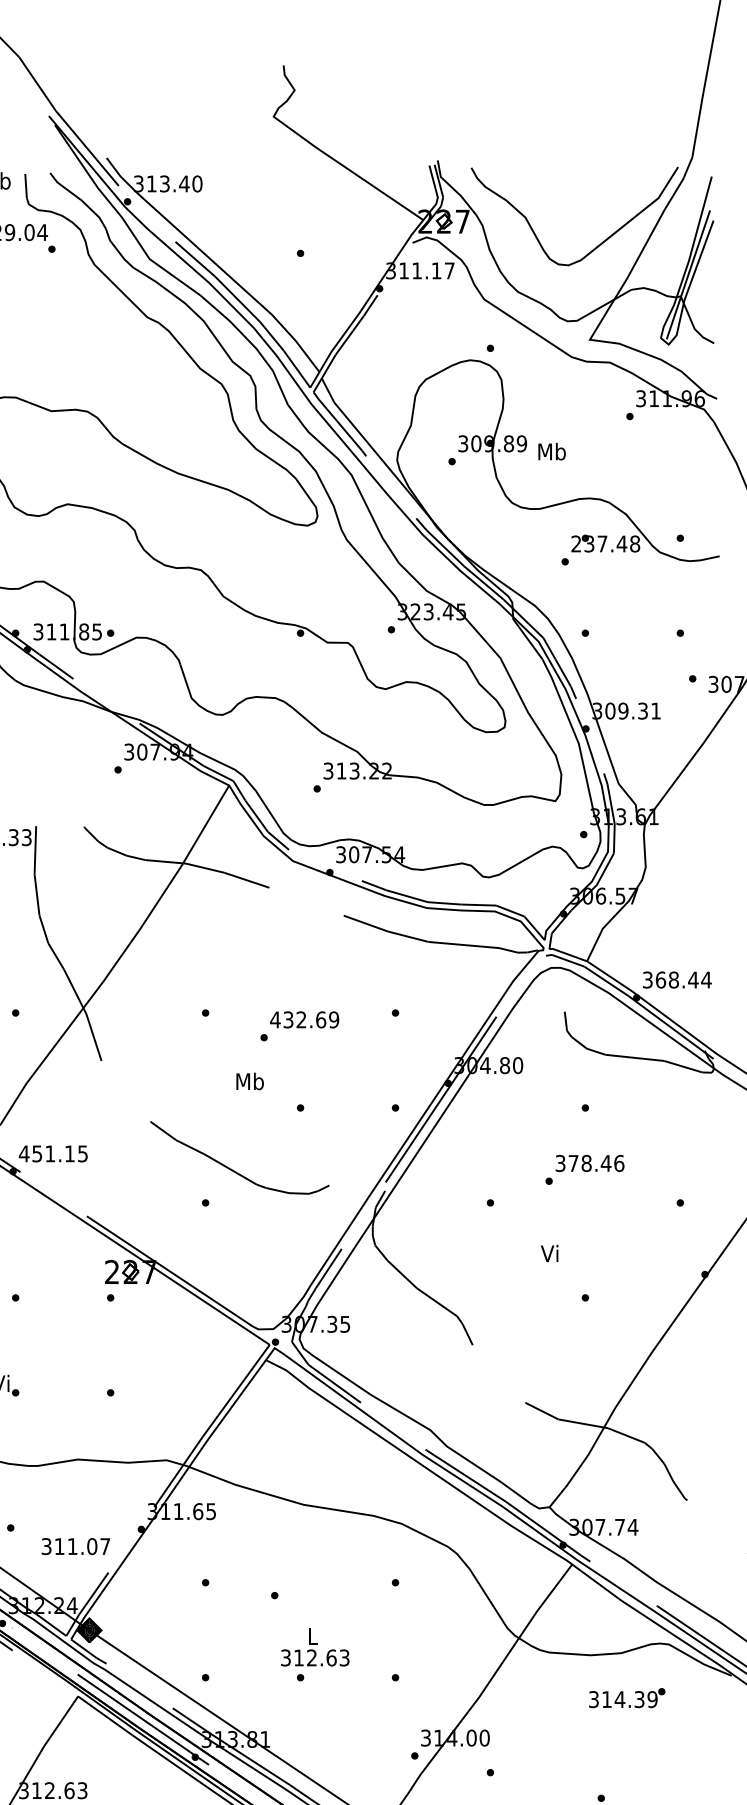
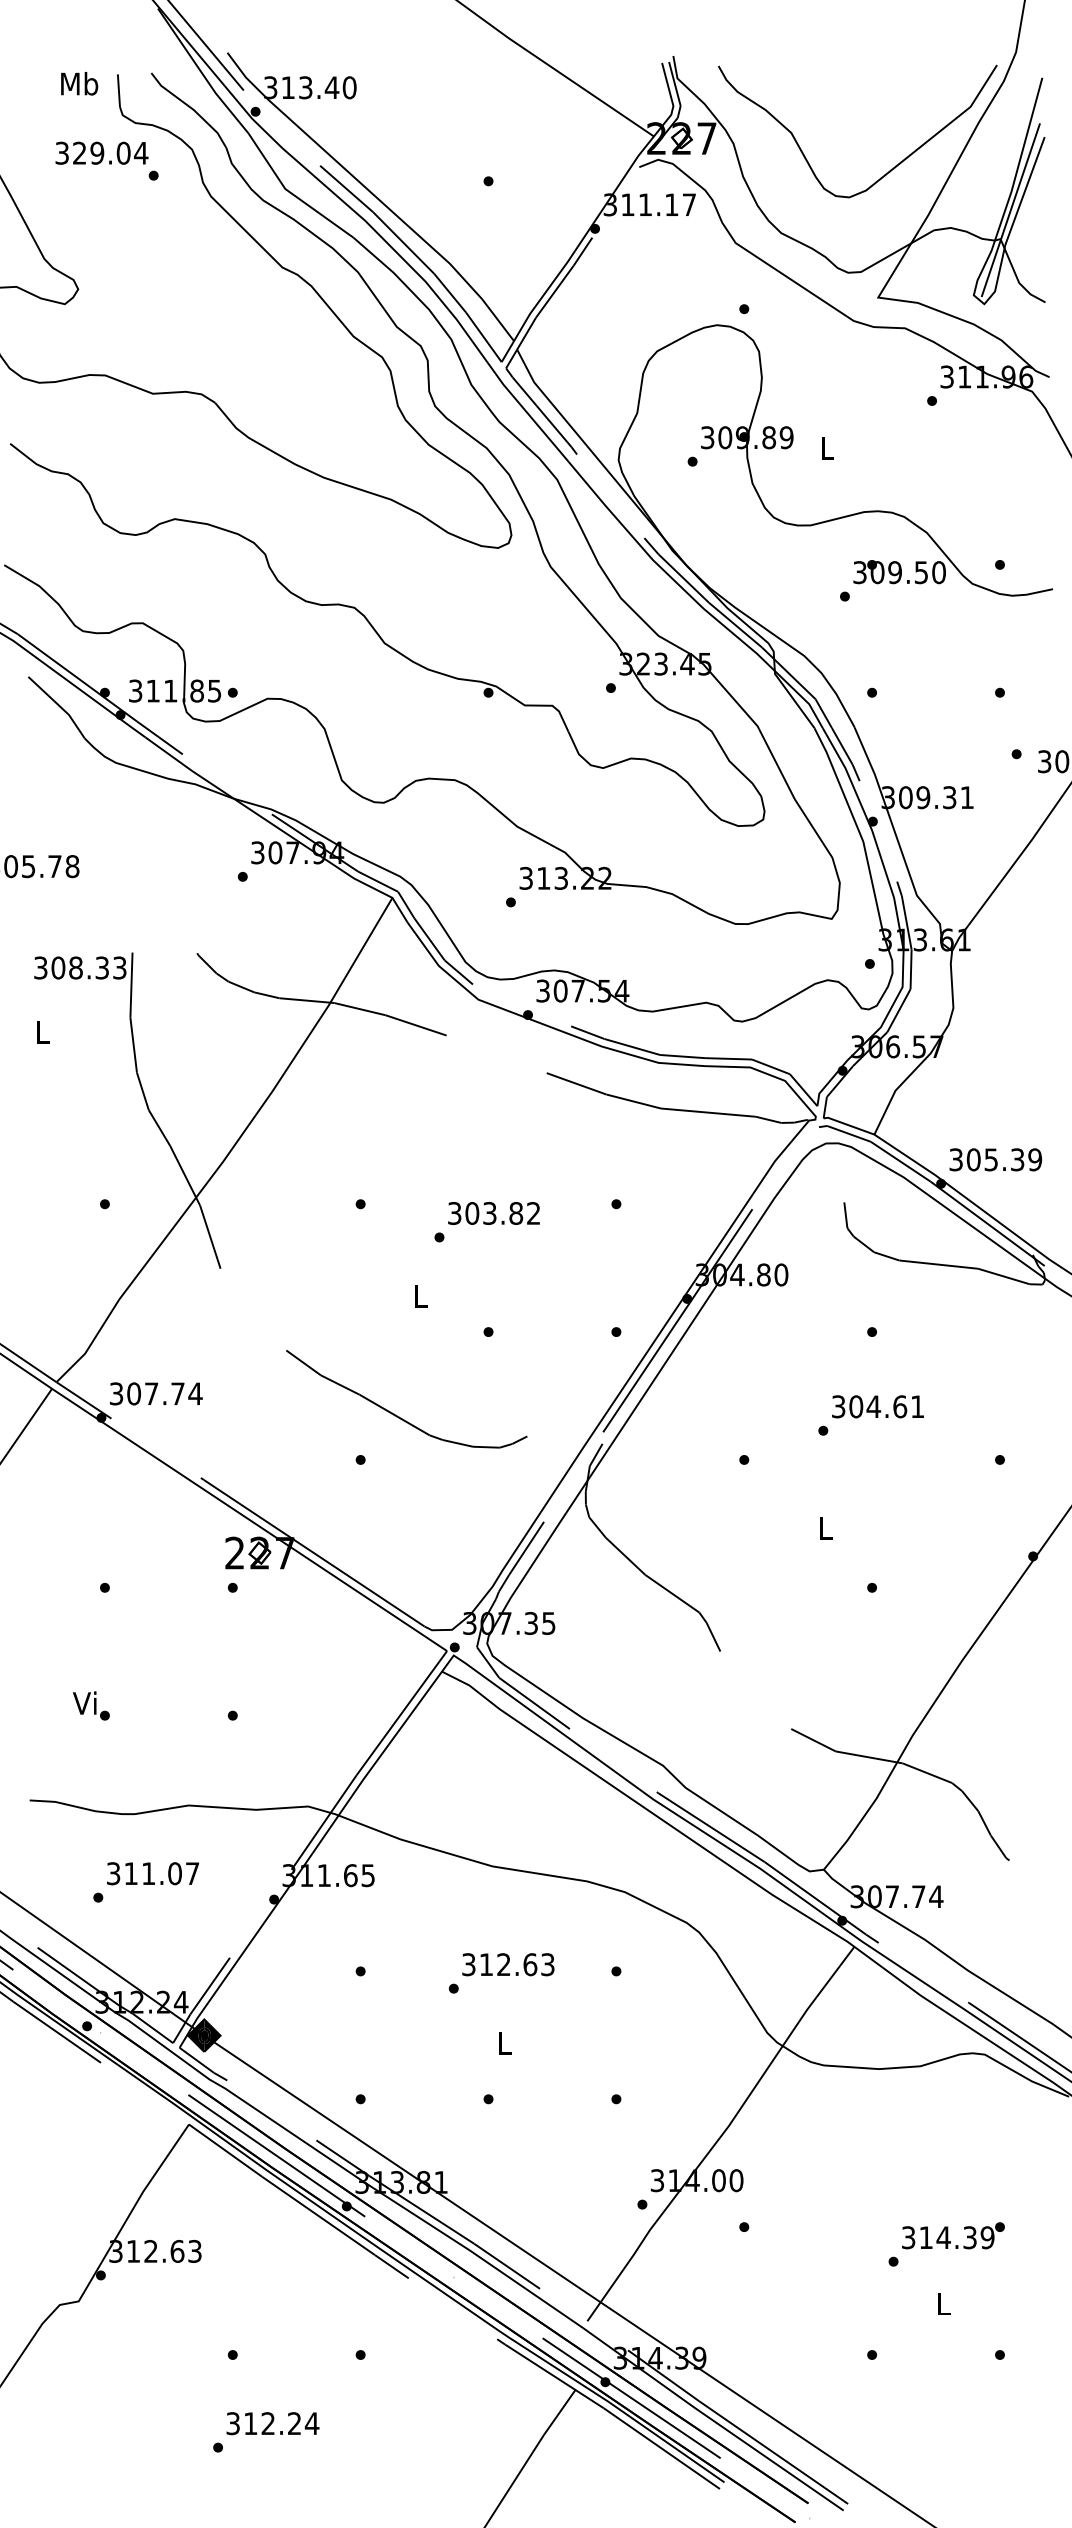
text: (551, 451) -> (826, 448), Mb -> L
text: (605, 543) -> (899, 572), 237.48 -> 309.50
text: (683, 979) -> (1004, 1159), 368.44 -> 305.39
text: (304, 1019) -> (493, 1213), 432.69 -> 303.82
text: (250, 1081) -> (420, 1296), Mb -> L
text: (53, 1153) -> (155, 1393), 451.15 -> 307.74
text: (596, 1163) -> (886, 1406), 378.46 -> 304.61
text: (549, 1253) -> (823, 1527), Vi -> L
text: (75, 1546) -> (152, 1873), moved
text: (315, 1657) -> (508, 1964), moved
text: (627, 1697) -> (953, 2235), moved

